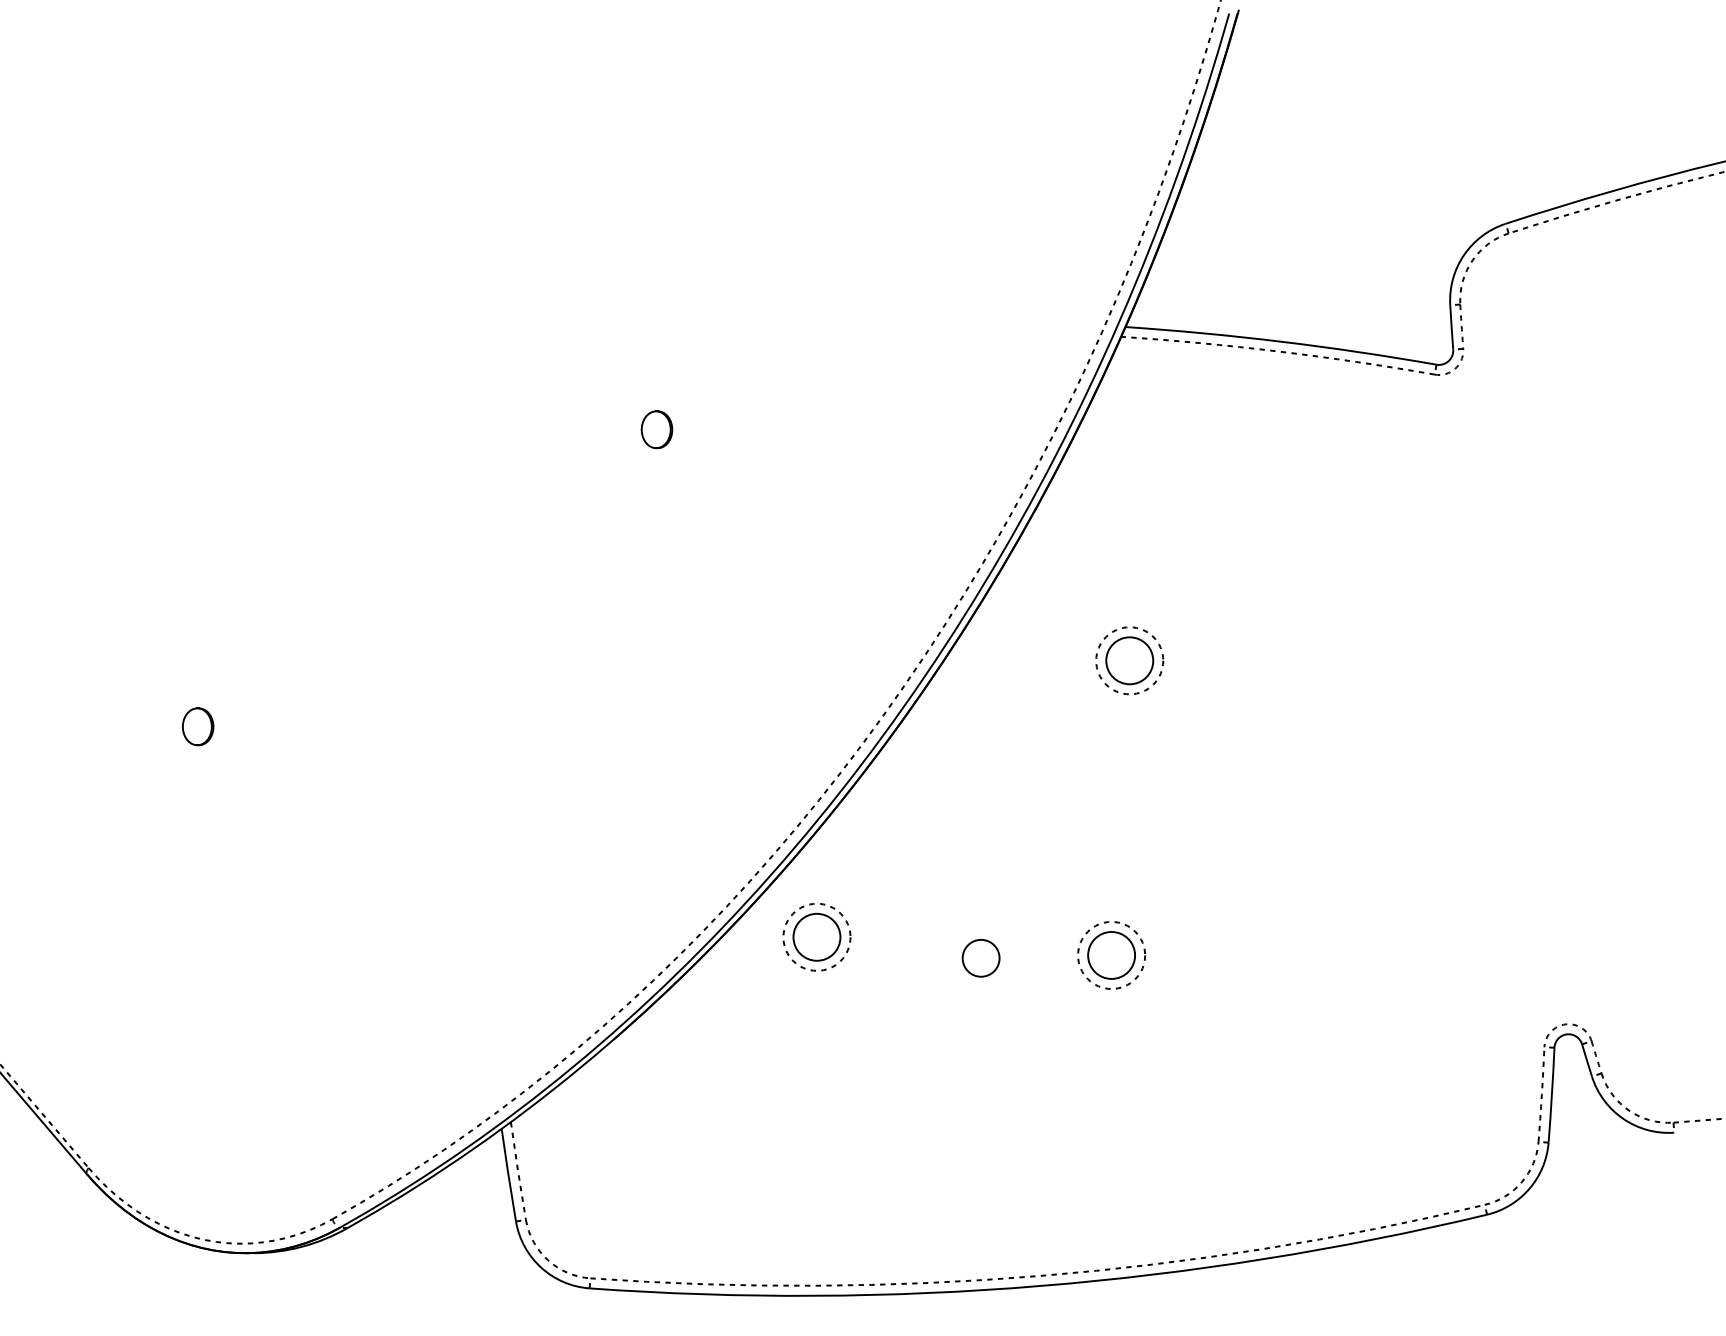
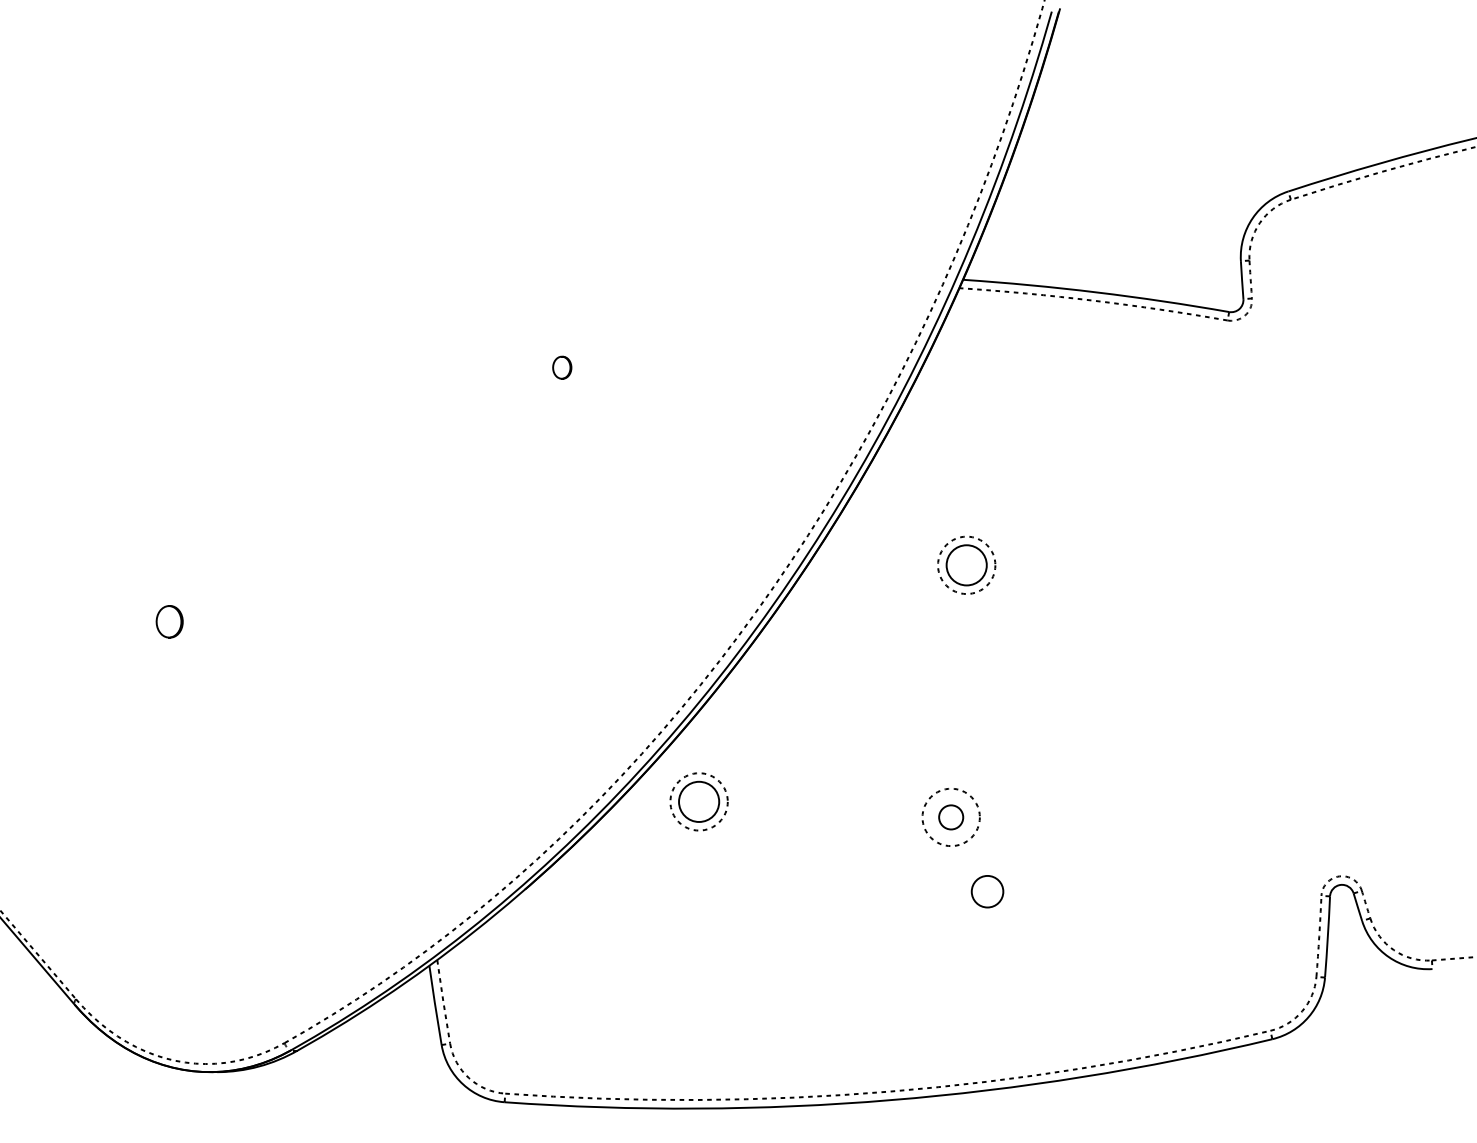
part: (656, 429) -> (561, 367), size x0.7
circle: (1111, 954) -> (951, 816), size x0.6
circle: (980, 958) -> (987, 891), moved

